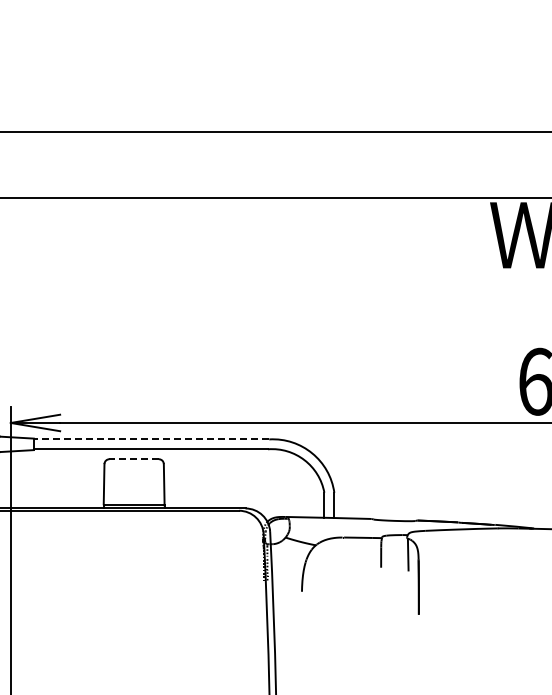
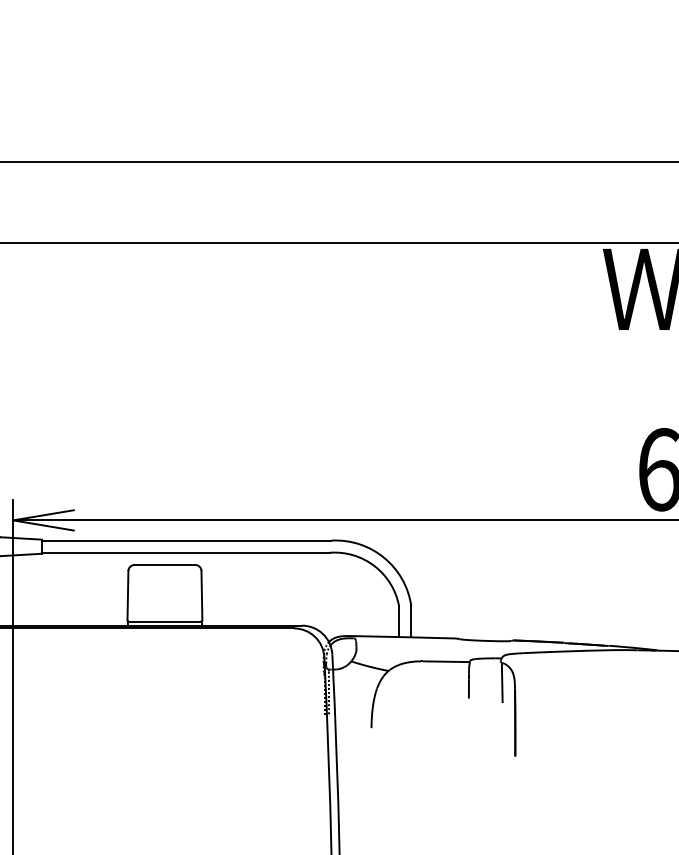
line: (151, 439) -> (186, 540), dashed -> solid
line: (134, 459) -> (165, 565), dashed -> solid

